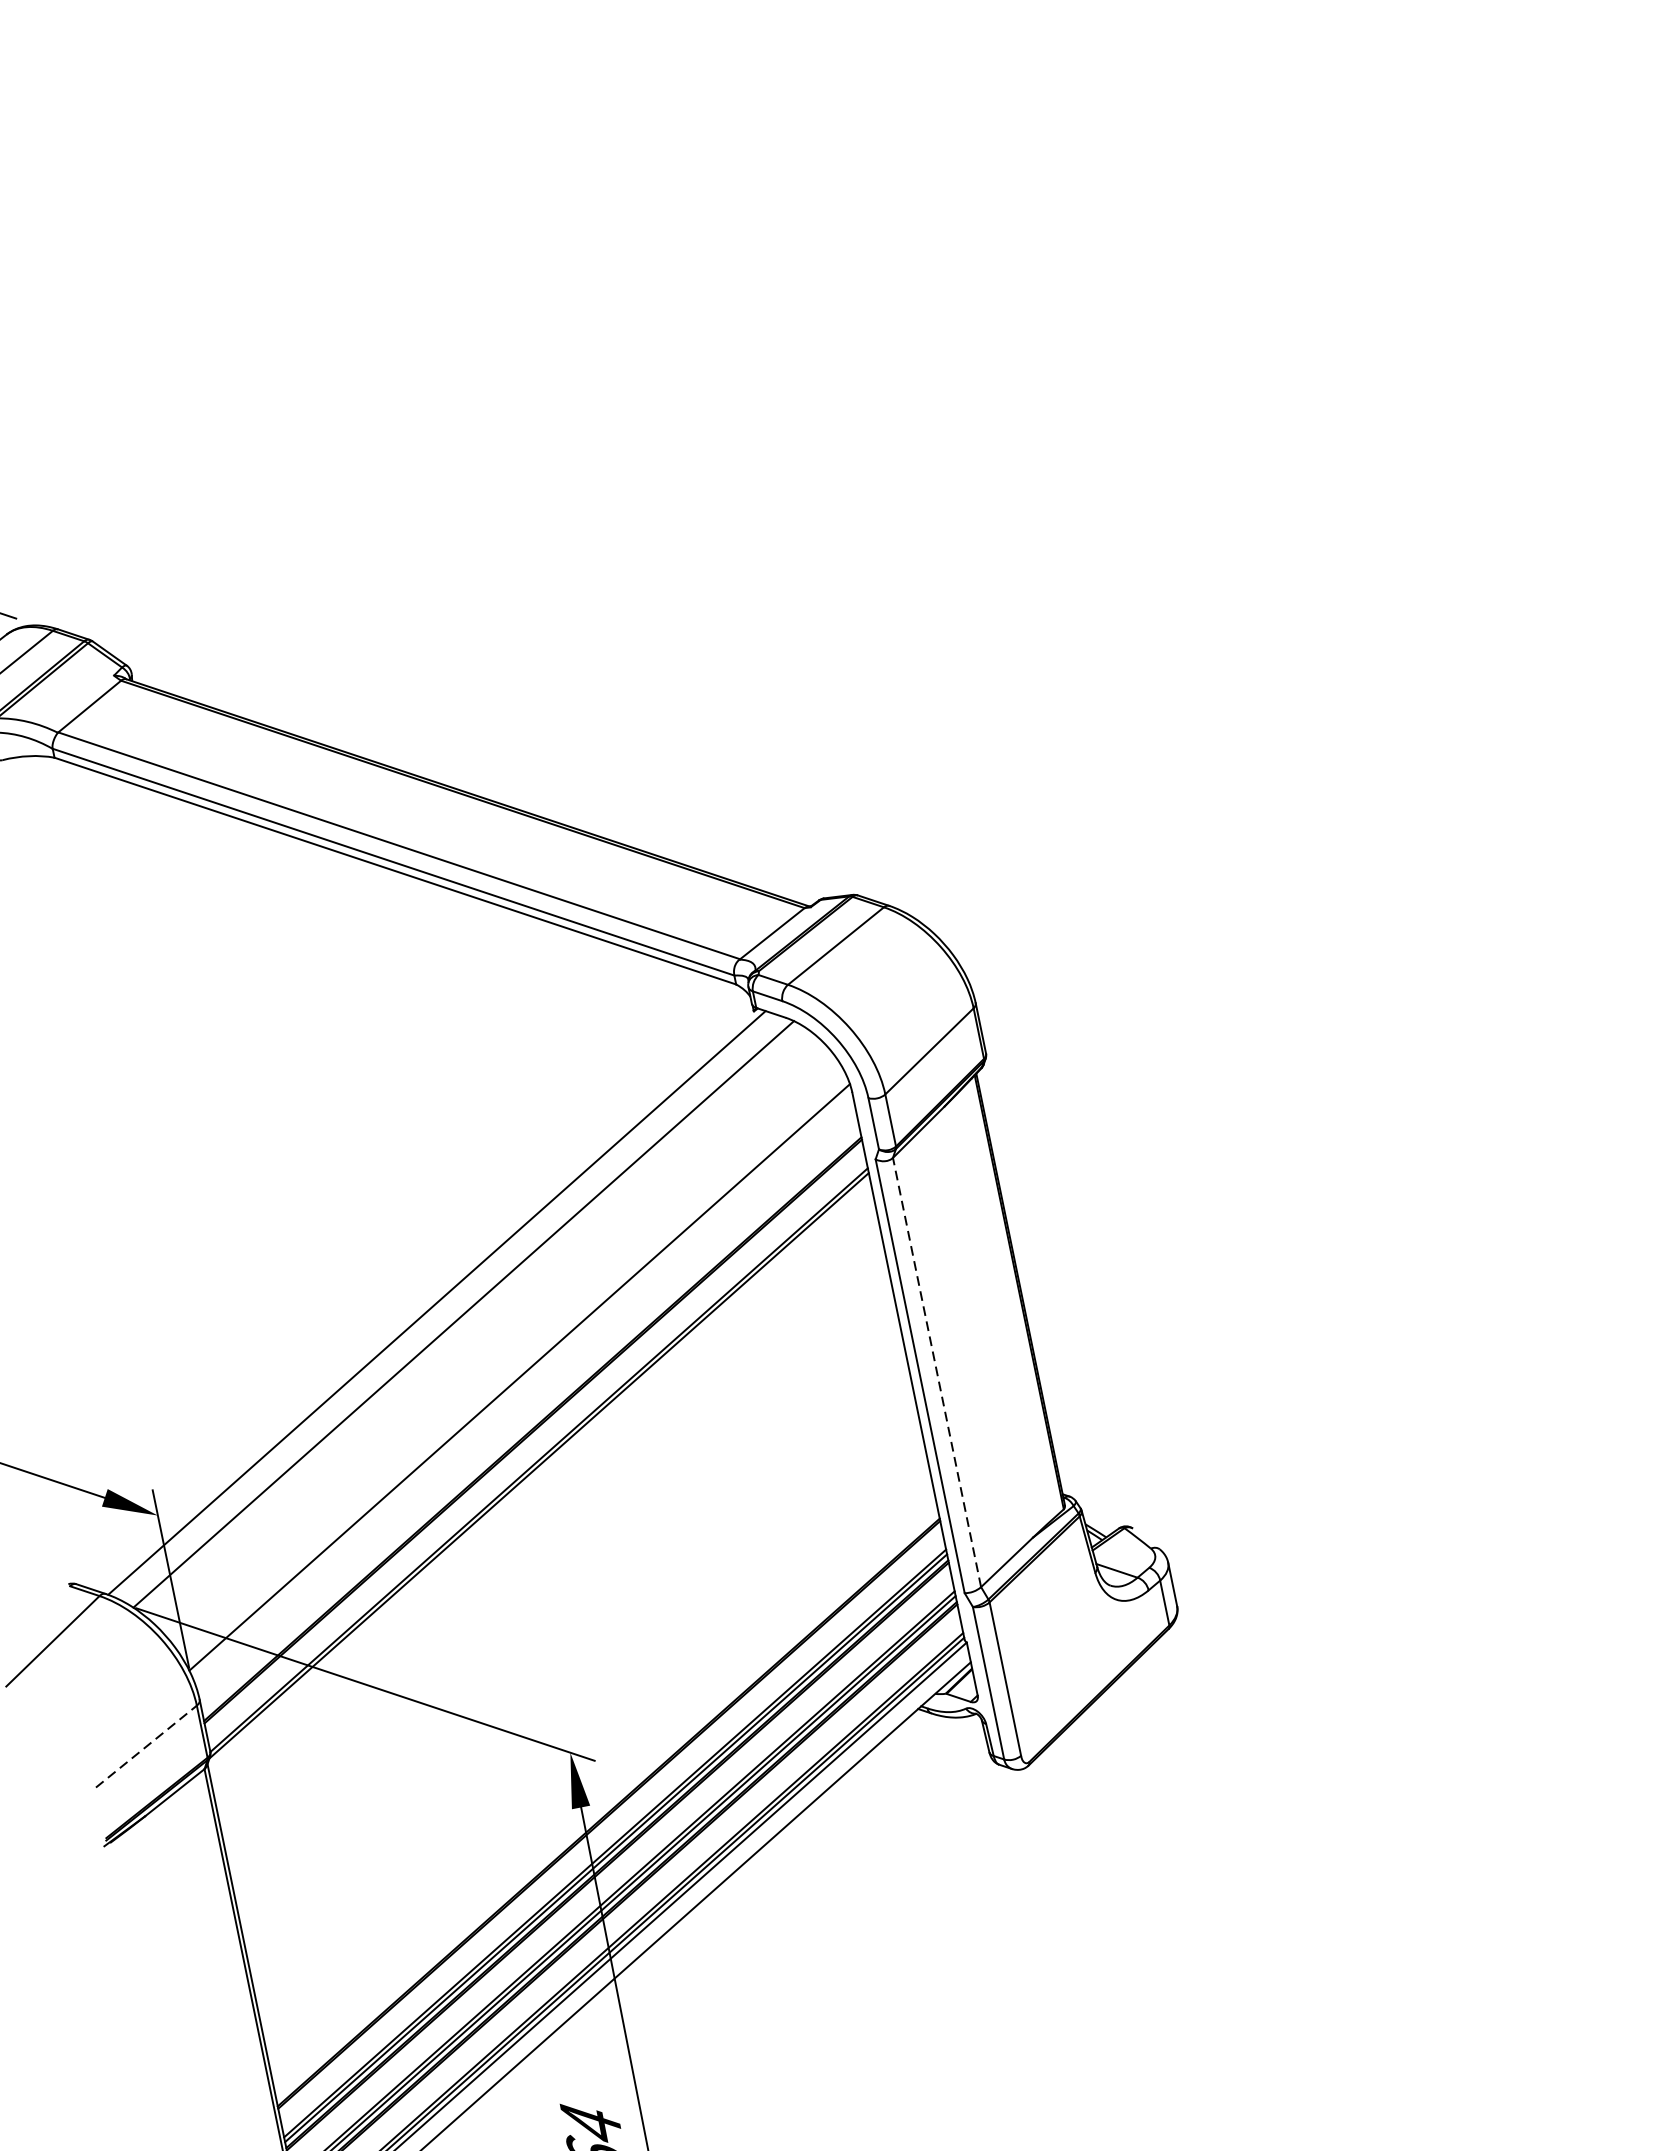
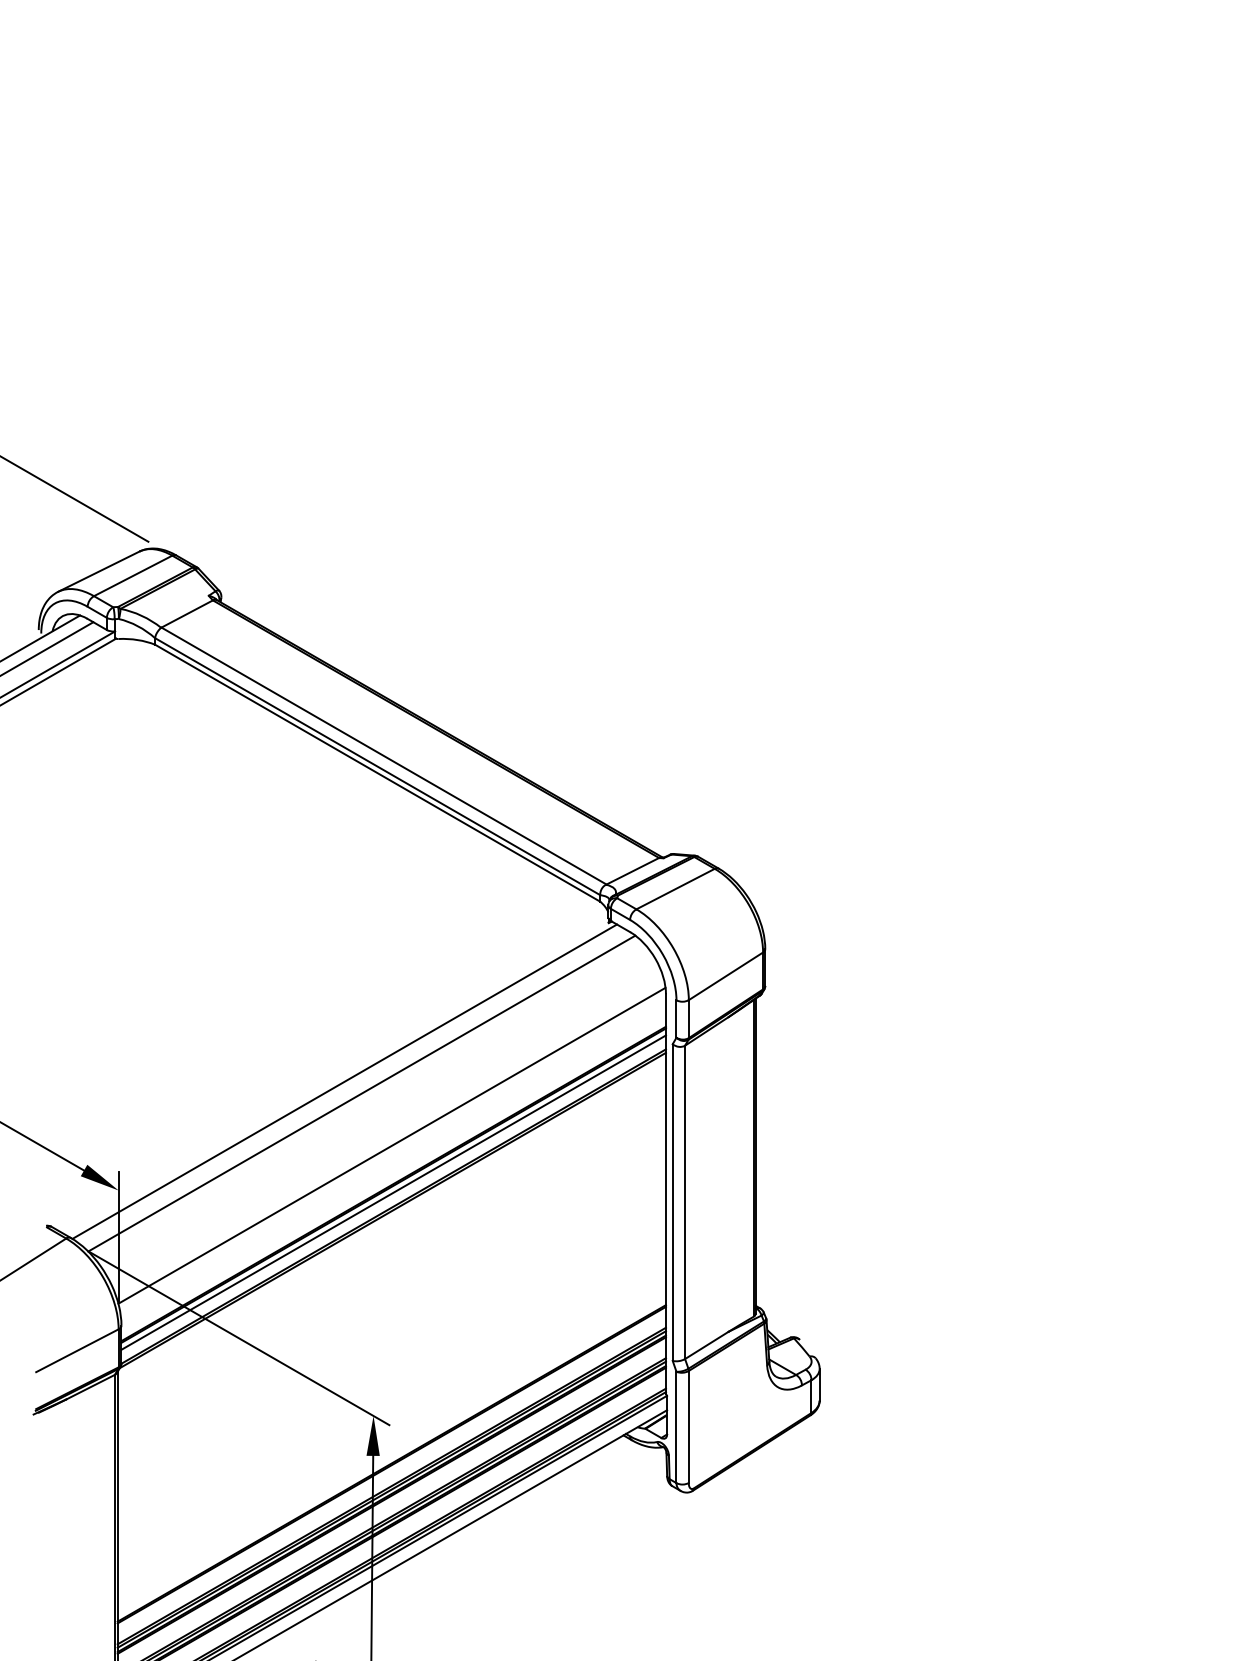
line: (937, 1372) -> (685, 1202), dashed -> solid
line: (534, 1440) -> (393, 1192), added
line: (146, 1746) -> (77, 1350), dashed -> solid

